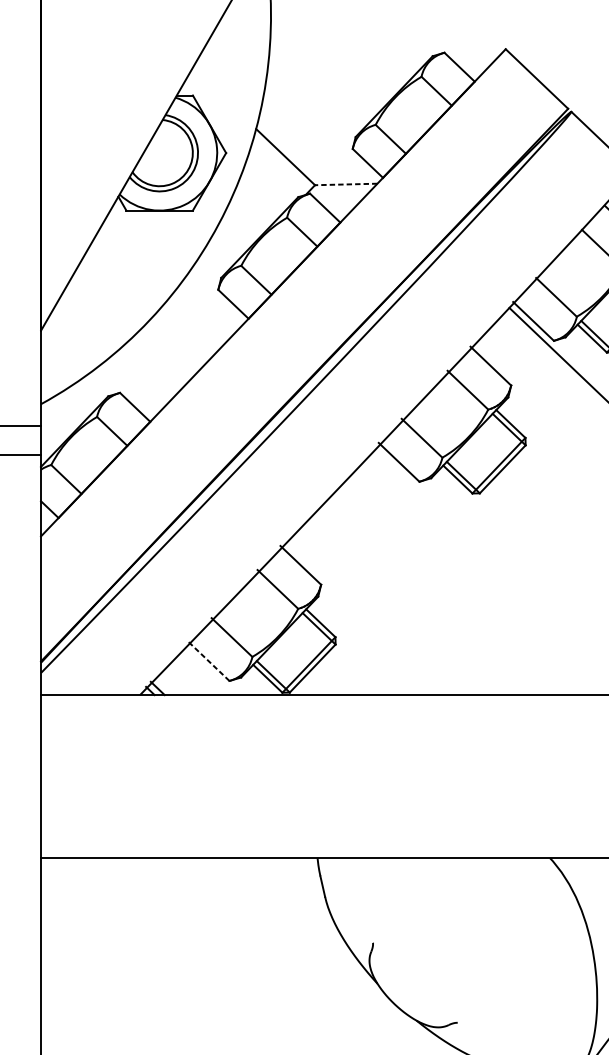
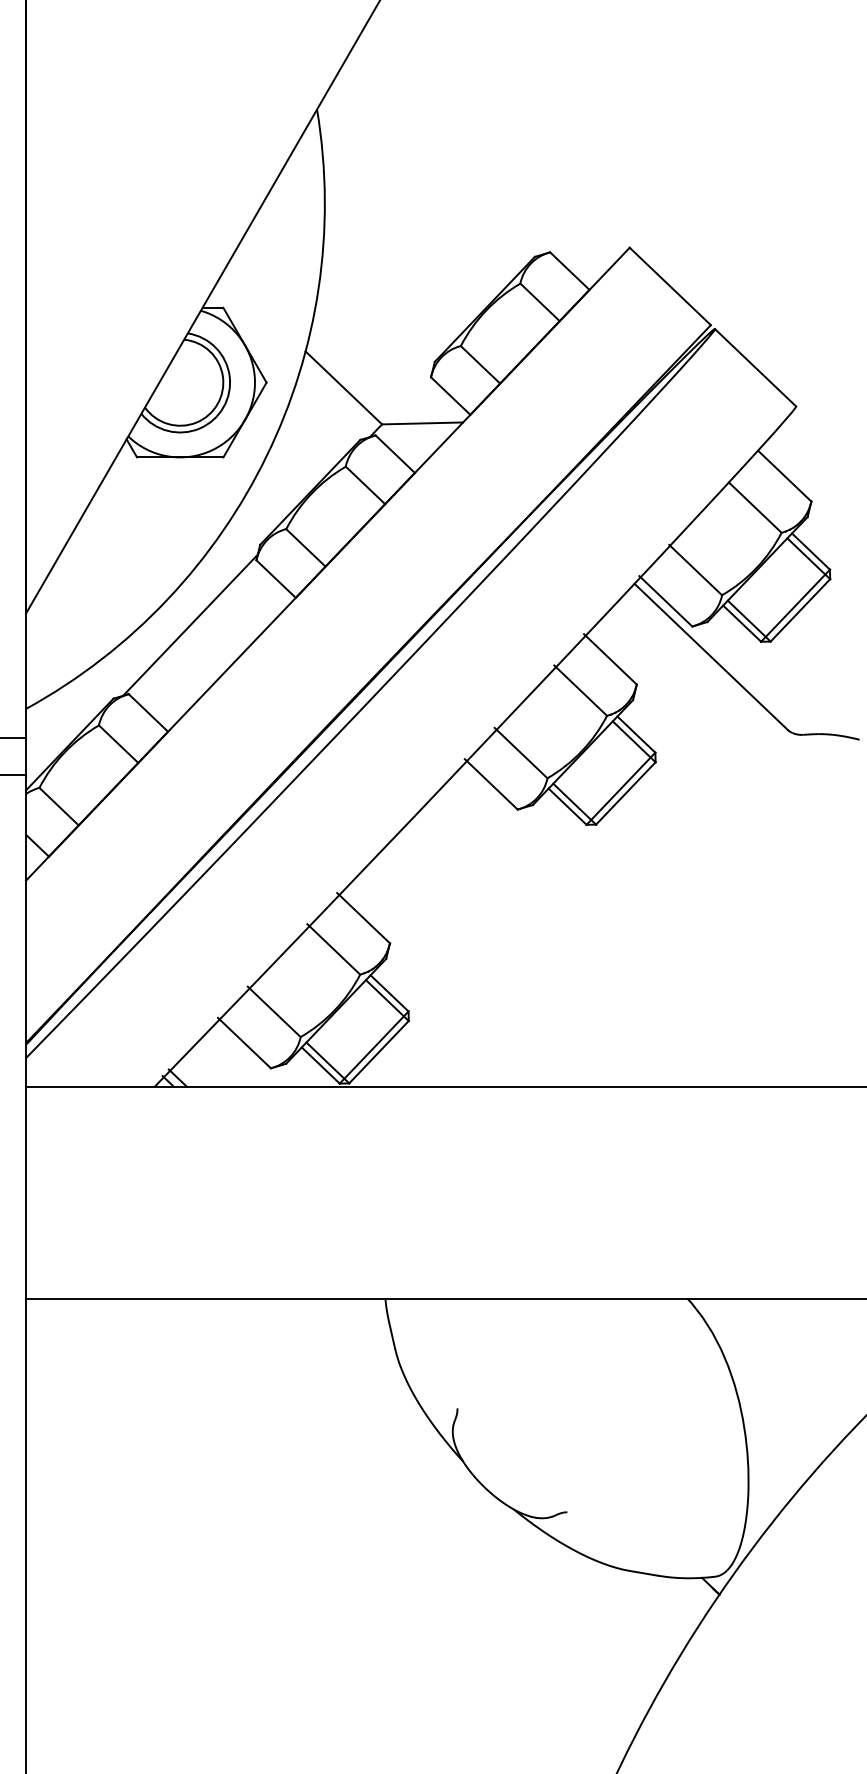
line: (346, 184) -> (422, 423), dashed -> solid
line: (167, 339) -> (190, 624), added
line: (209, 661) -> (244, 1043), dashed -> solid

